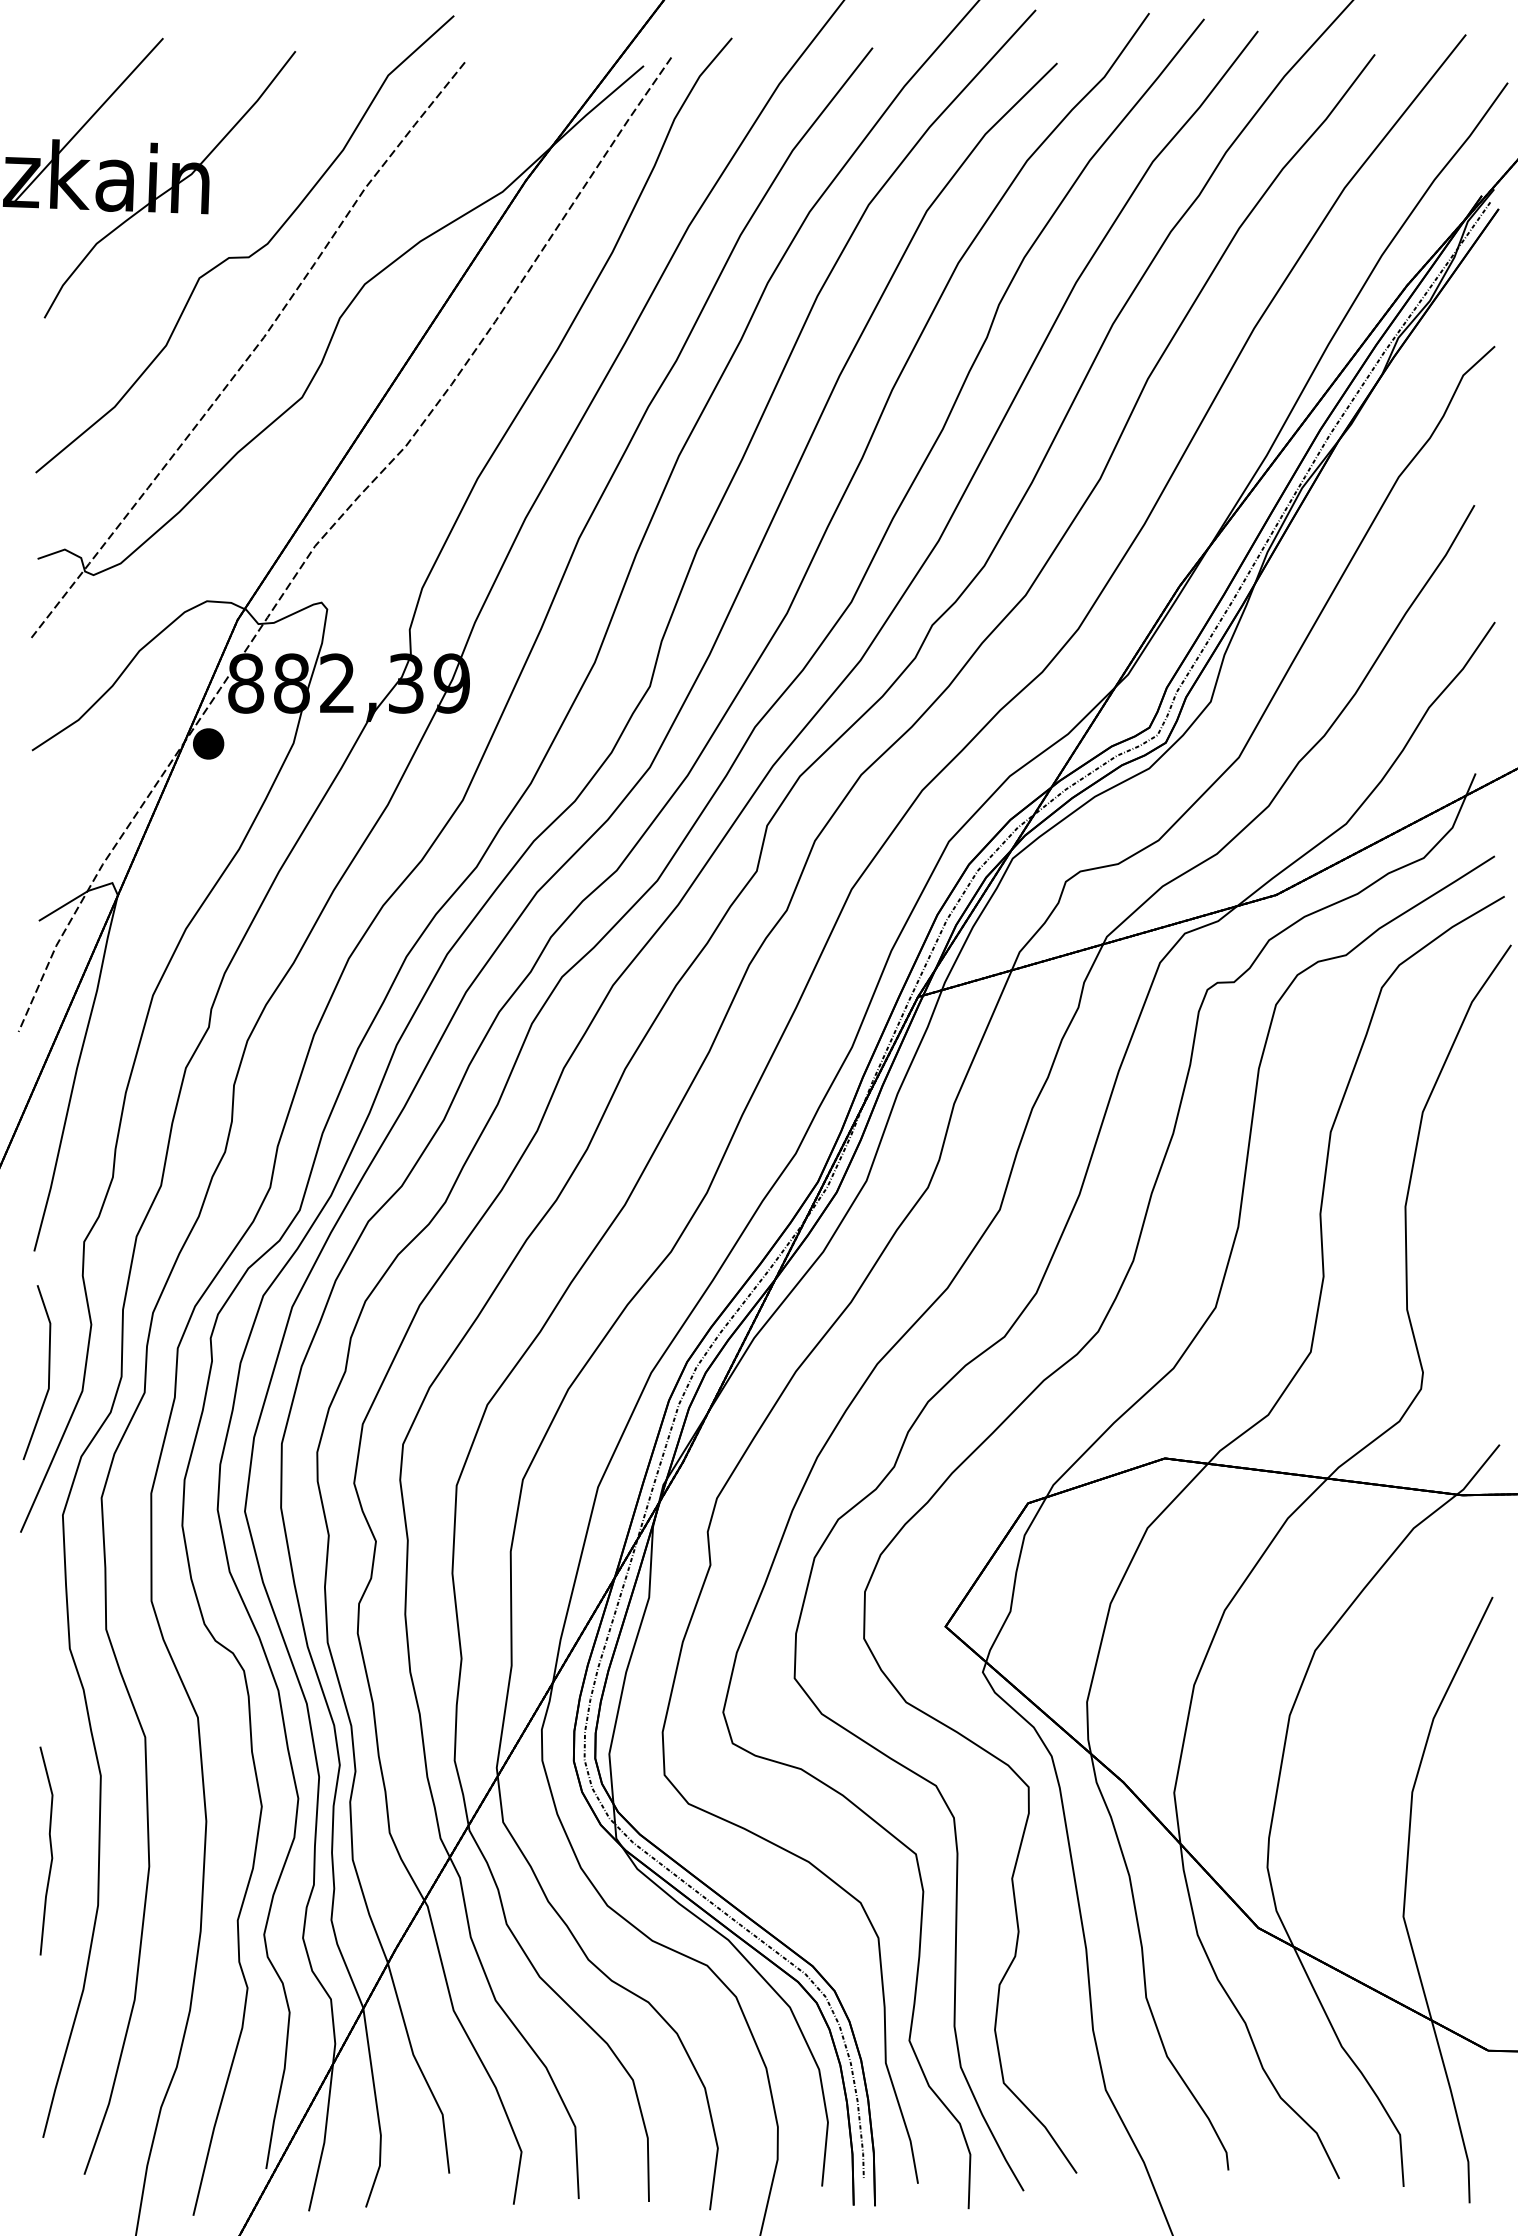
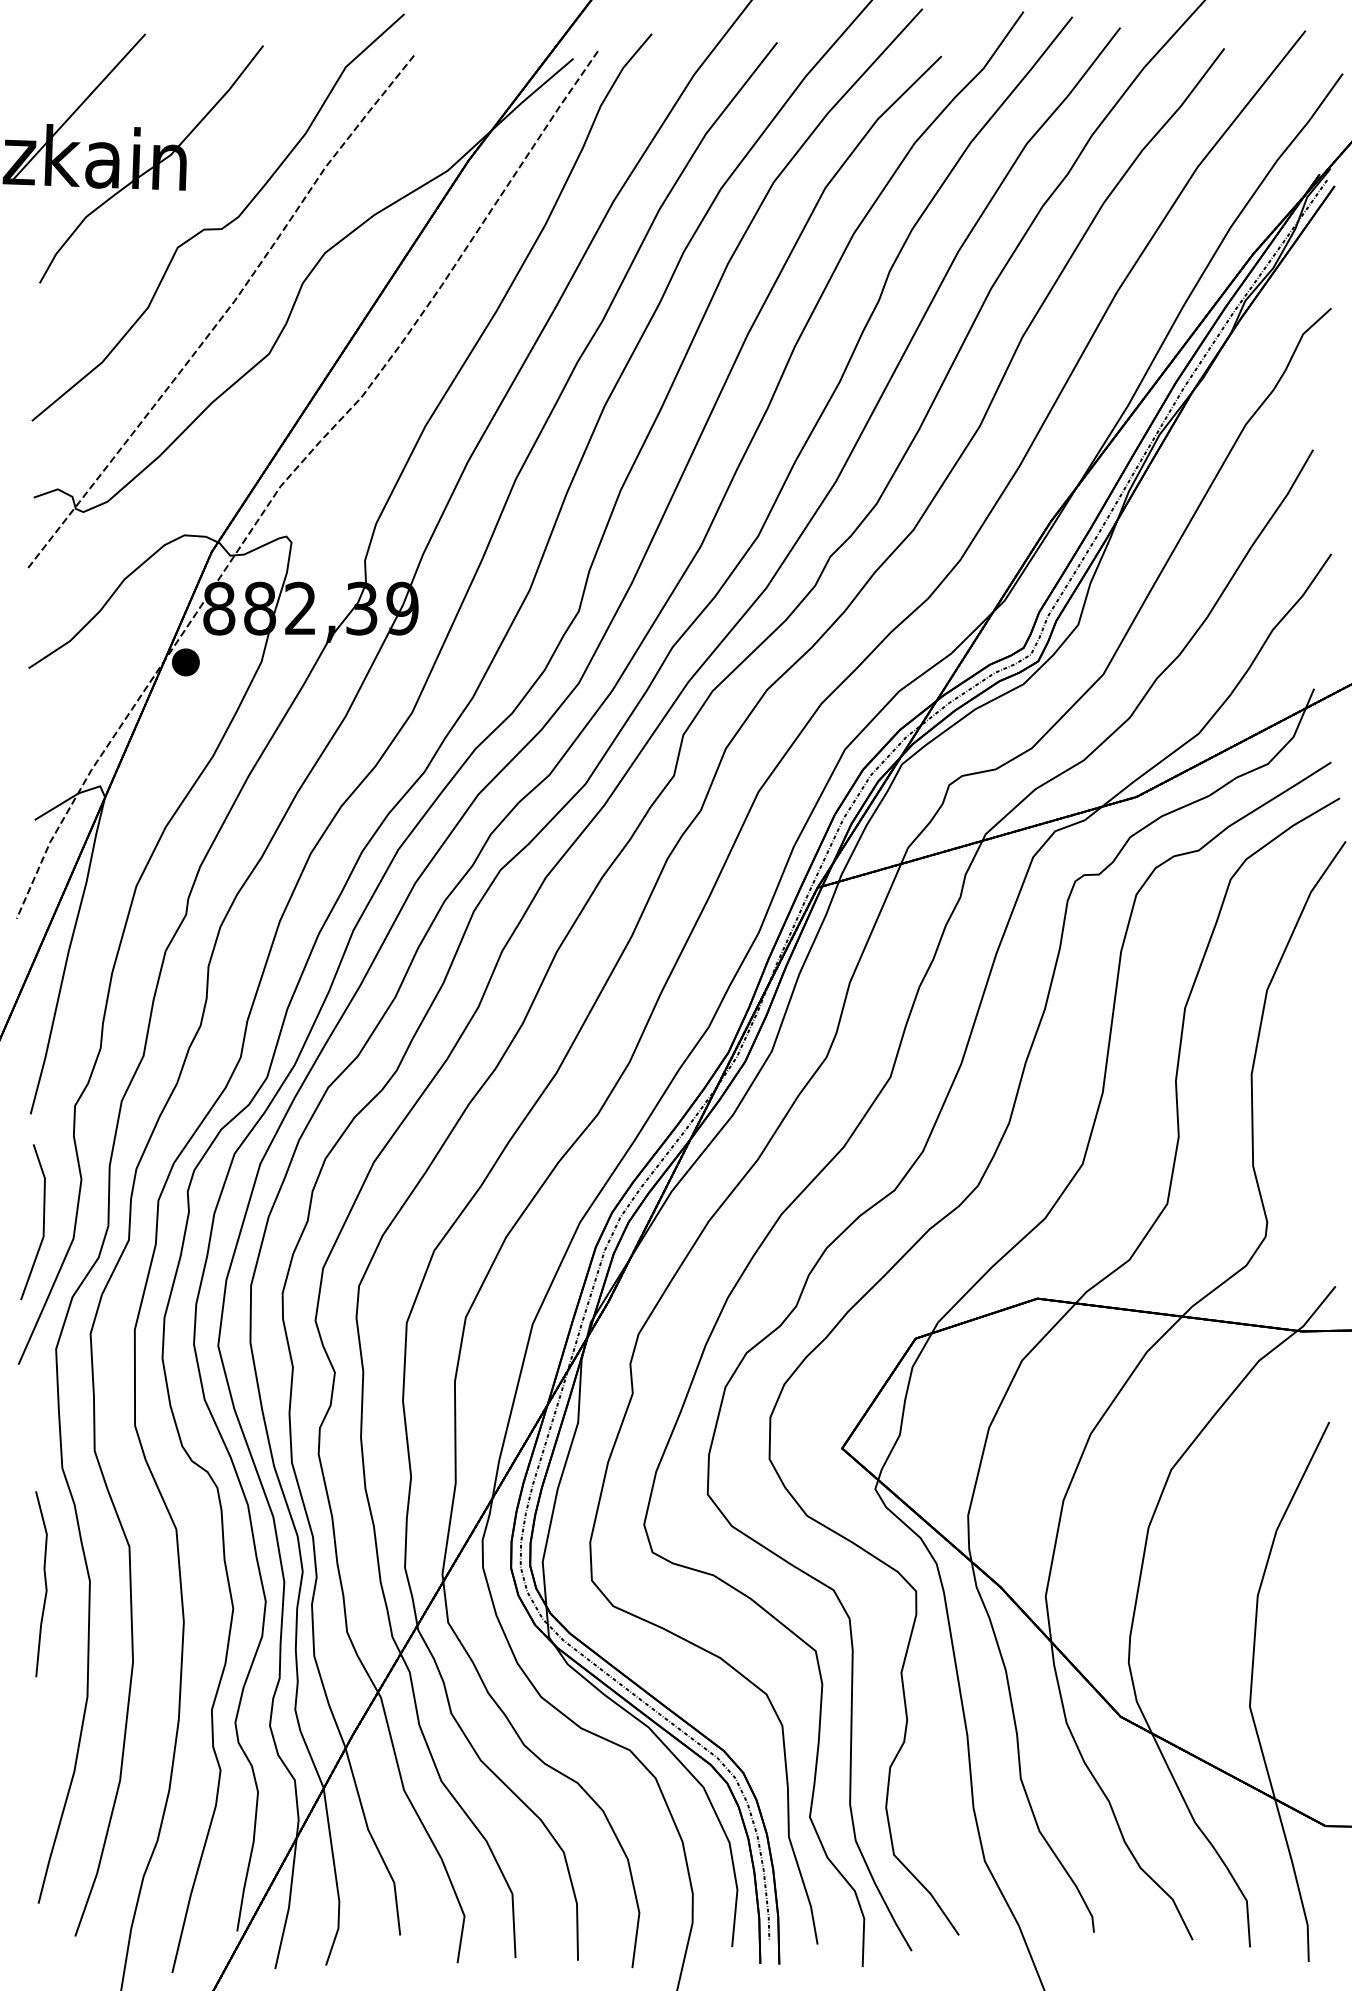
curve: (50, 1851) -> (45, 1584), moved

